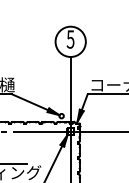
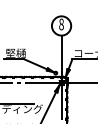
text: (70, 39) -> (61, 24), 5 -> 8

